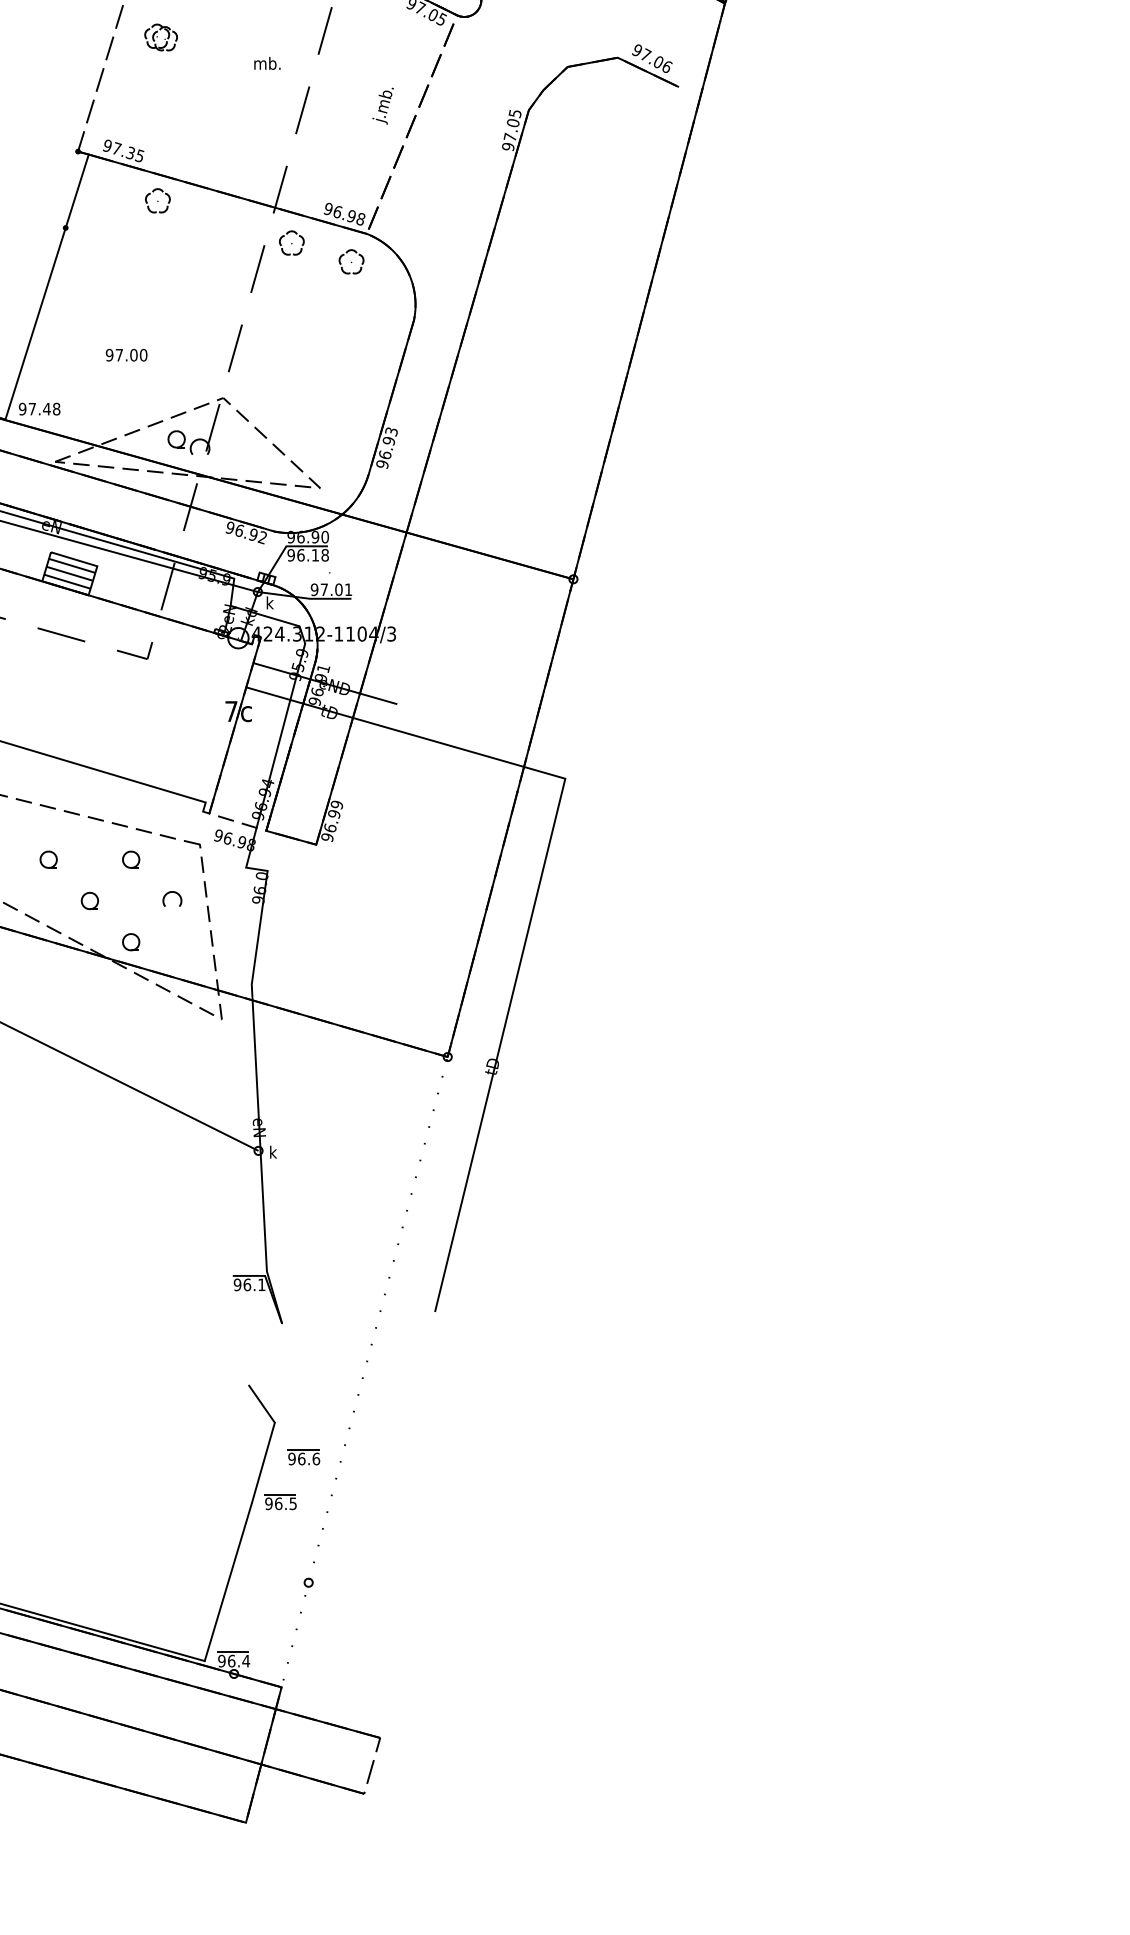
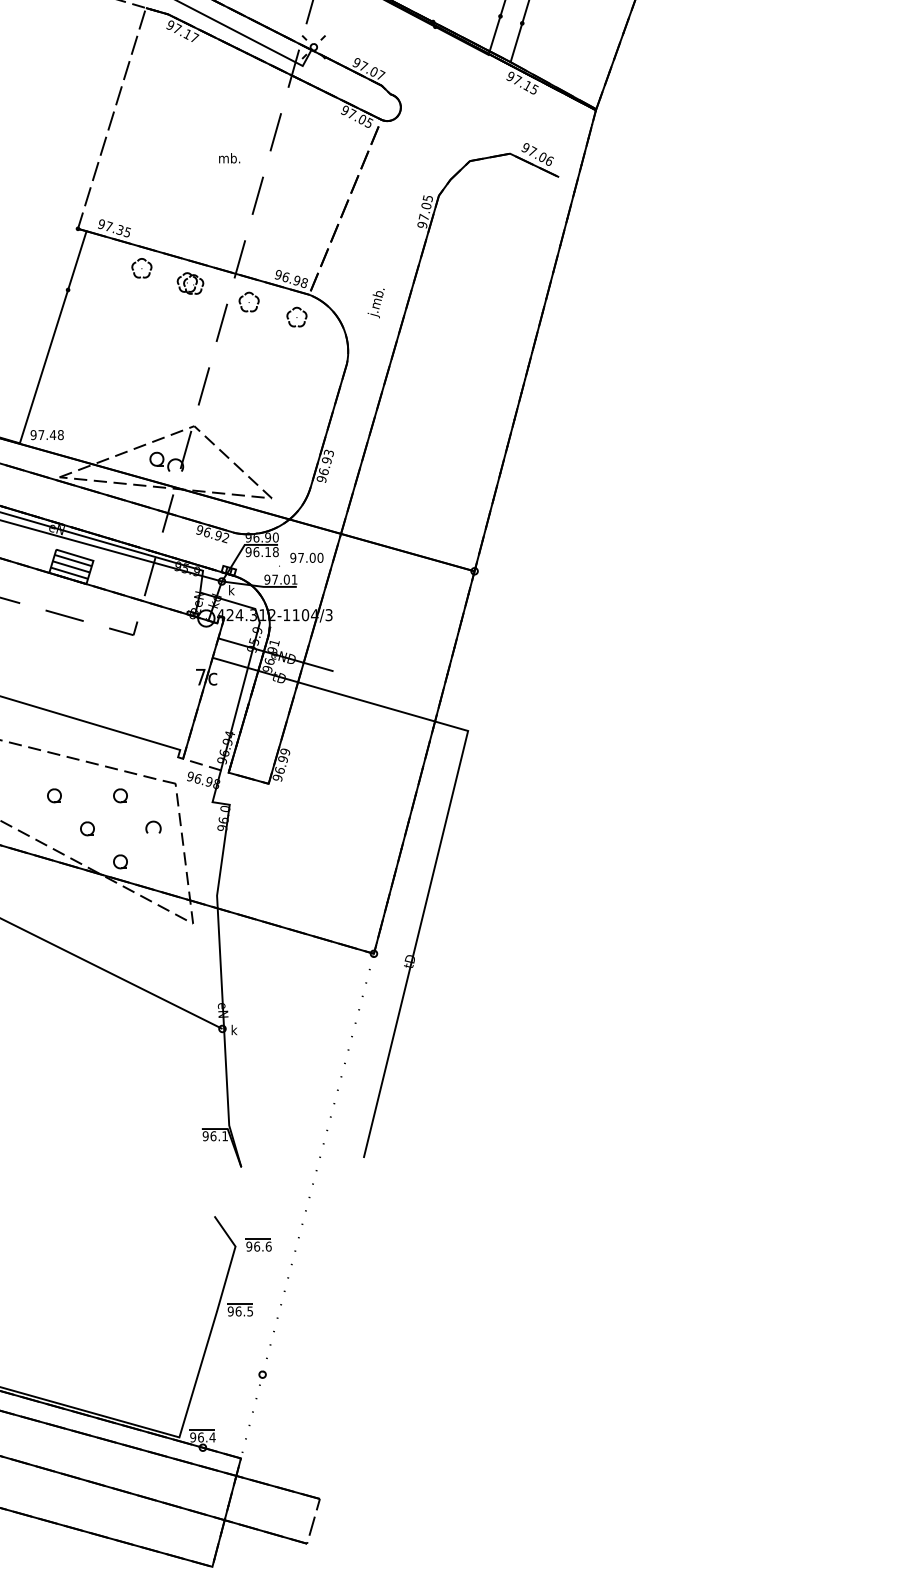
part: (161, 37) -> (190, 283), moved
text: (382, 106) -> (375, 303), moved
text: (126, 354) -> (306, 557), moved
part: (303, 1456) -> (258, 1244), moved

